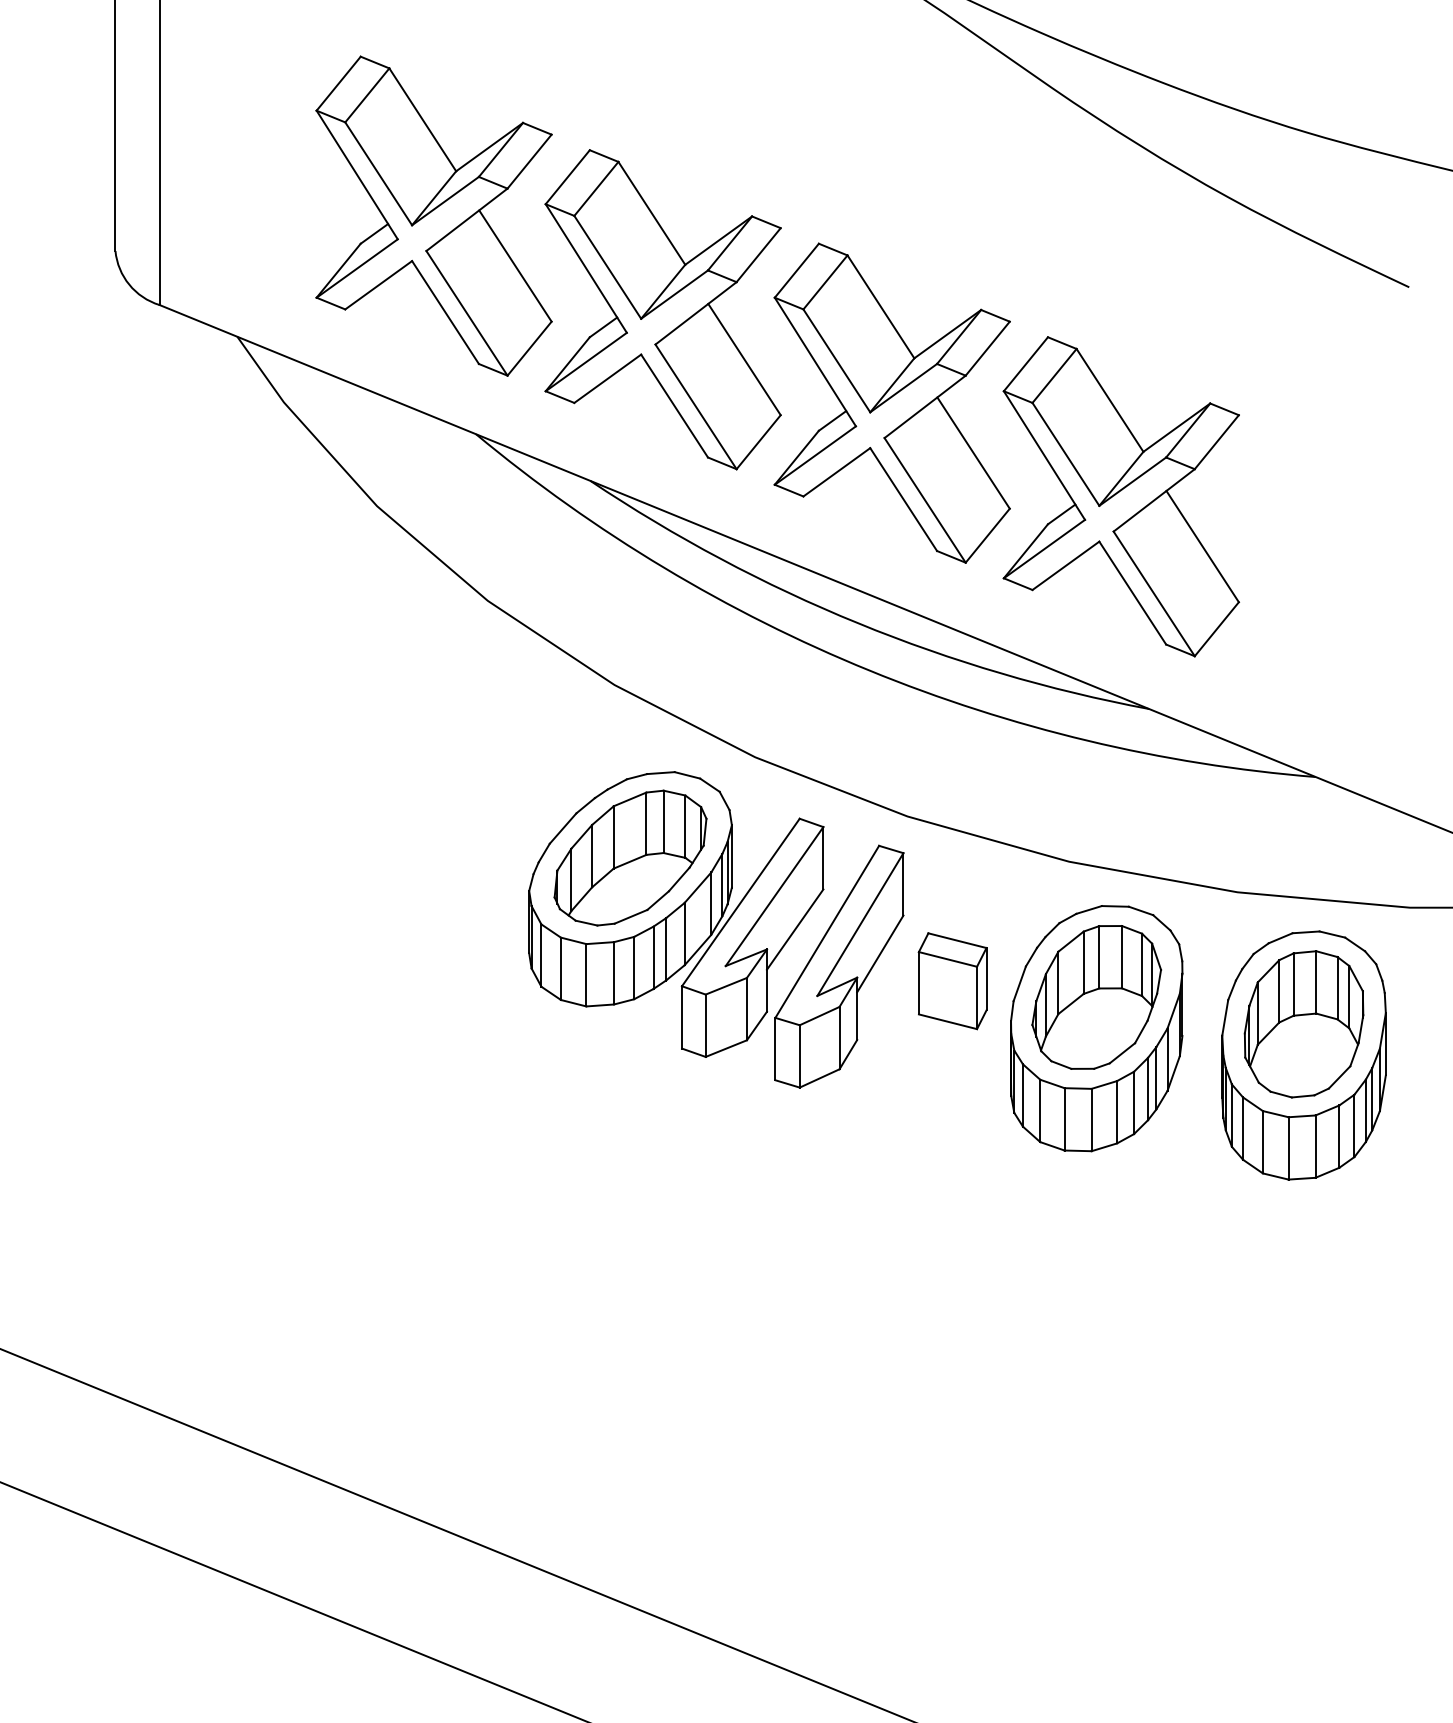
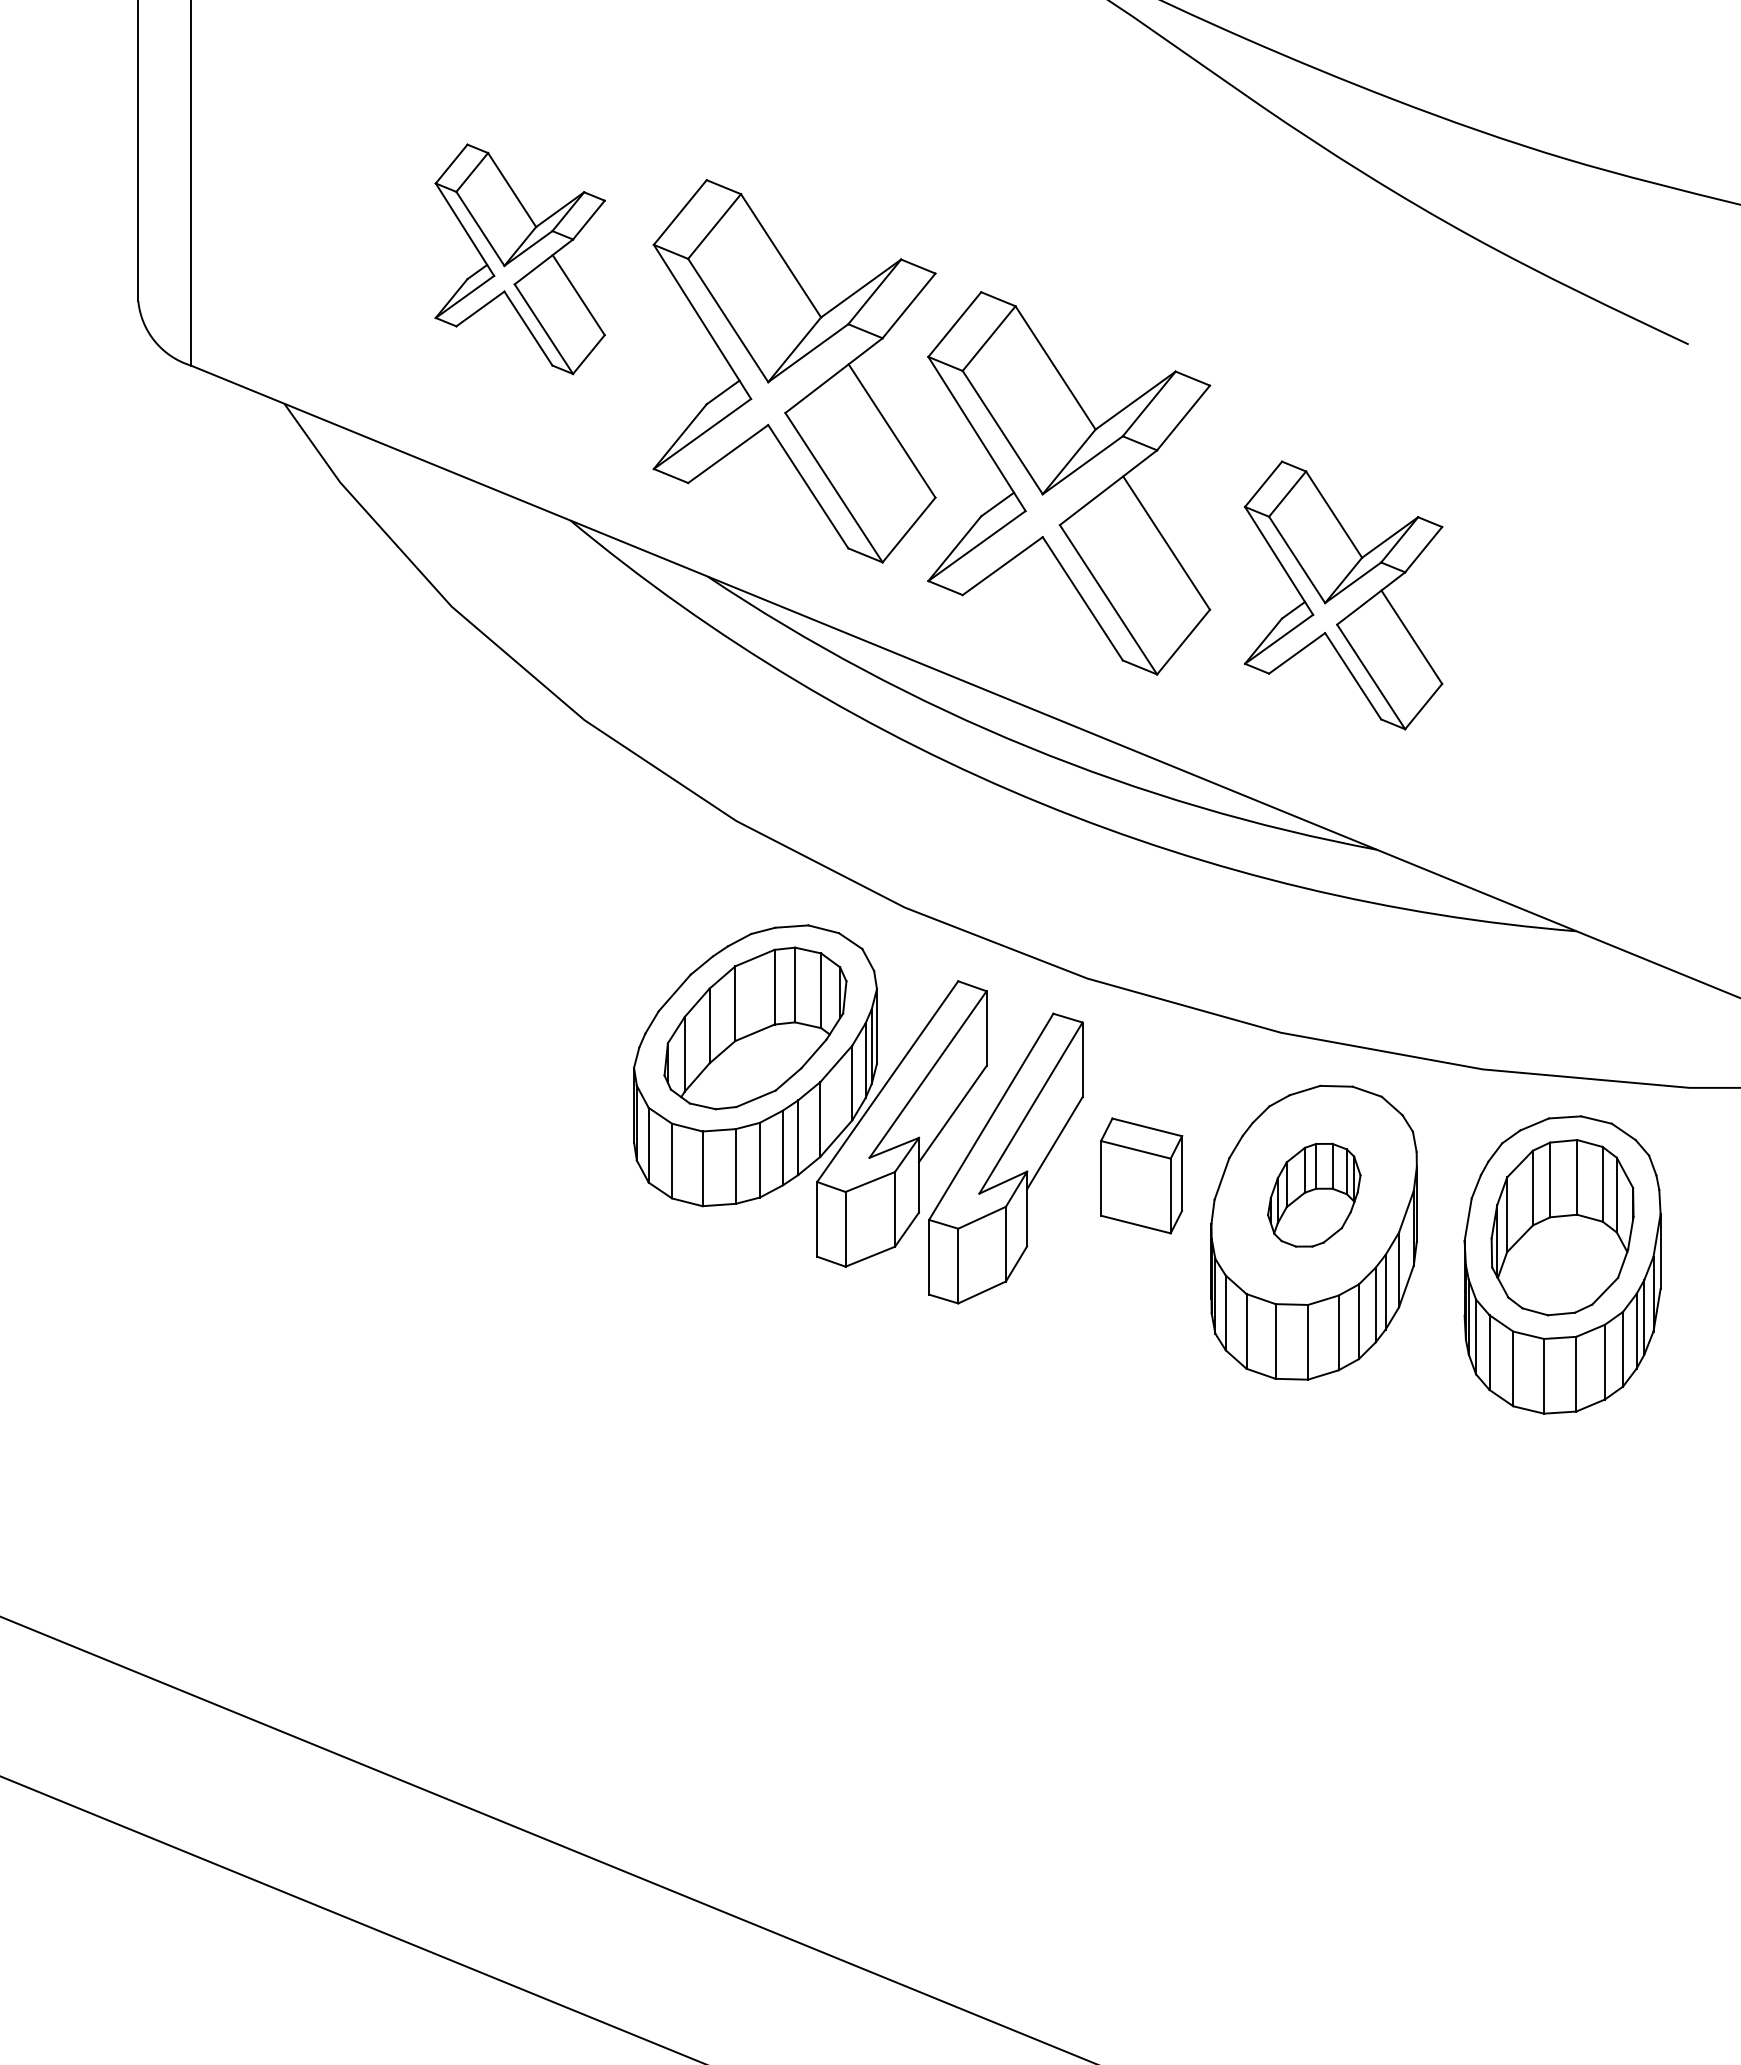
part: (434, 216) -> (520, 259), size x0.6
part: (1121, 496) -> (1343, 595), size x0.7
part: (1097, 996) -> (1314, 1194), size x0.6

